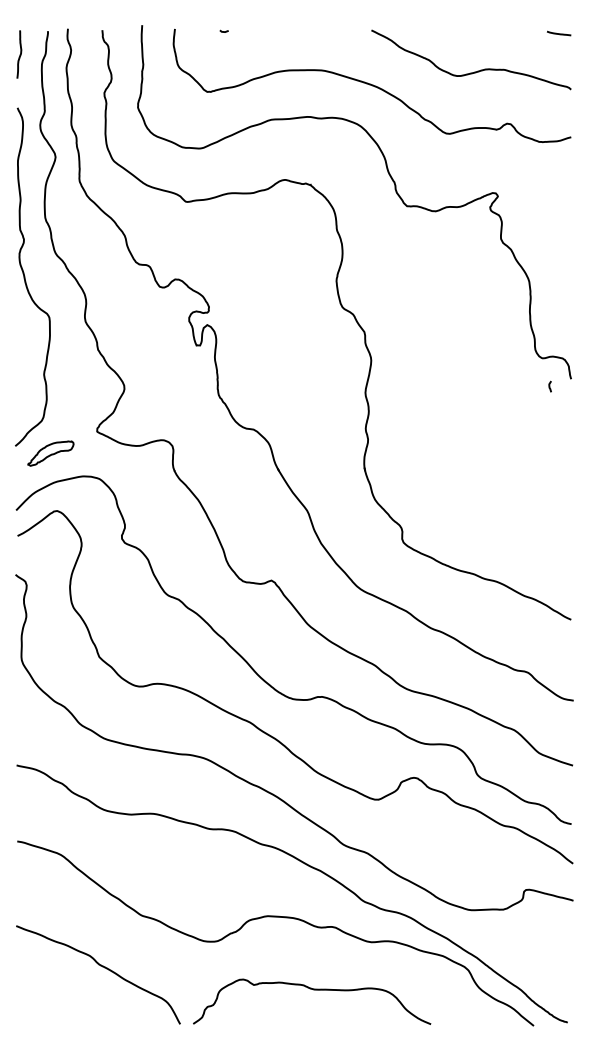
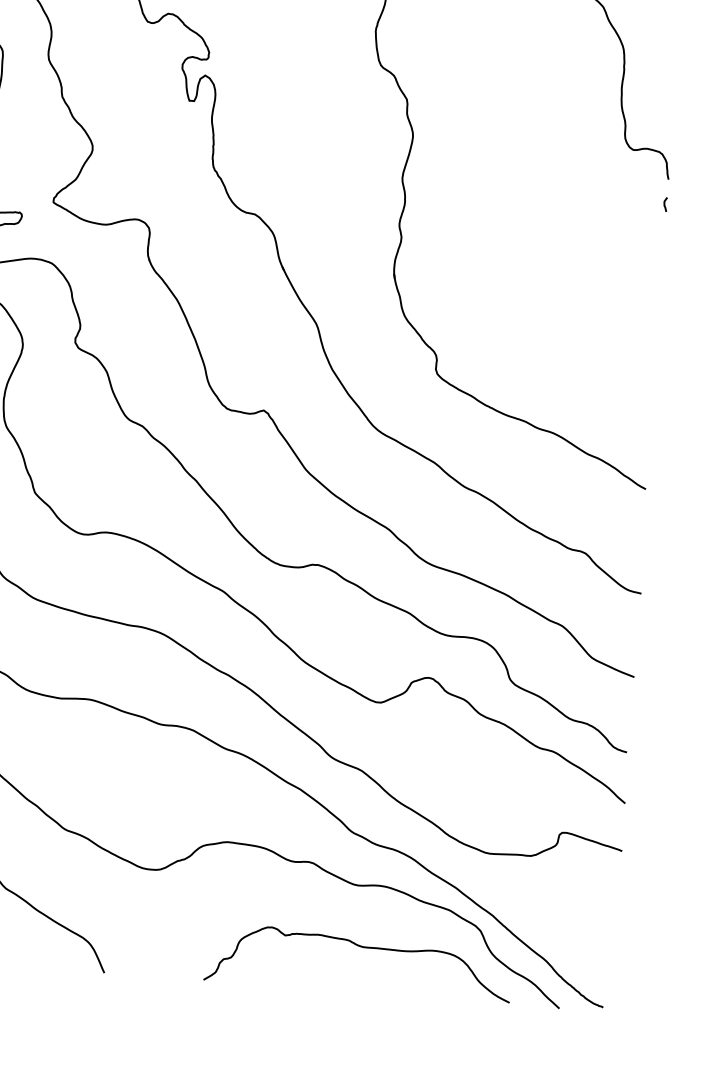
curve: (549, 386) -> (664, 204), moved
curve: (313, 990) -> (361, 948), moved

